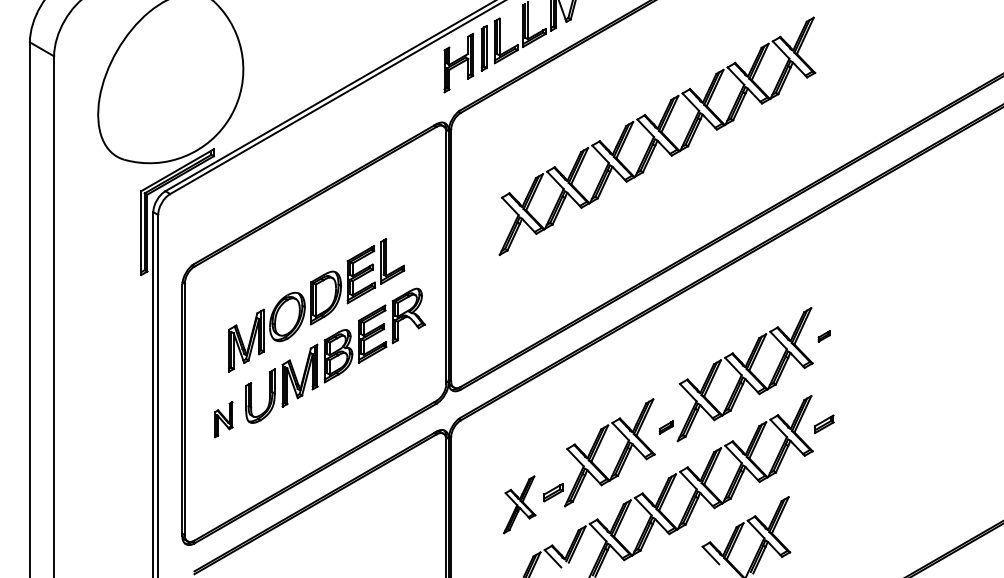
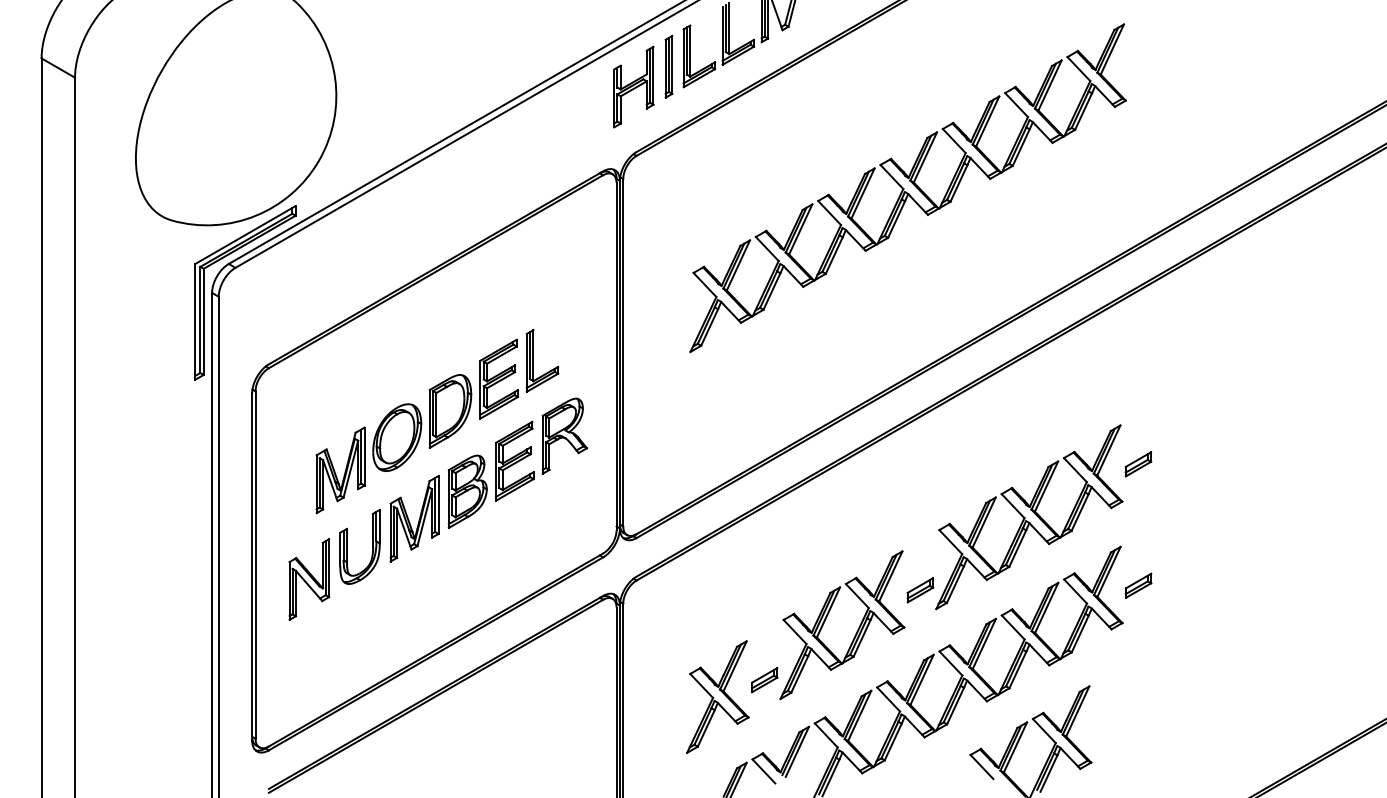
part: (824, 336) -> (1138, 464), size x1.67
part: (223, 419) -> (309, 579), size x1.67
part: (666, 427) -> (920, 590), size x1.43
part: (519, 504) -> (717, 696), size x1.43

